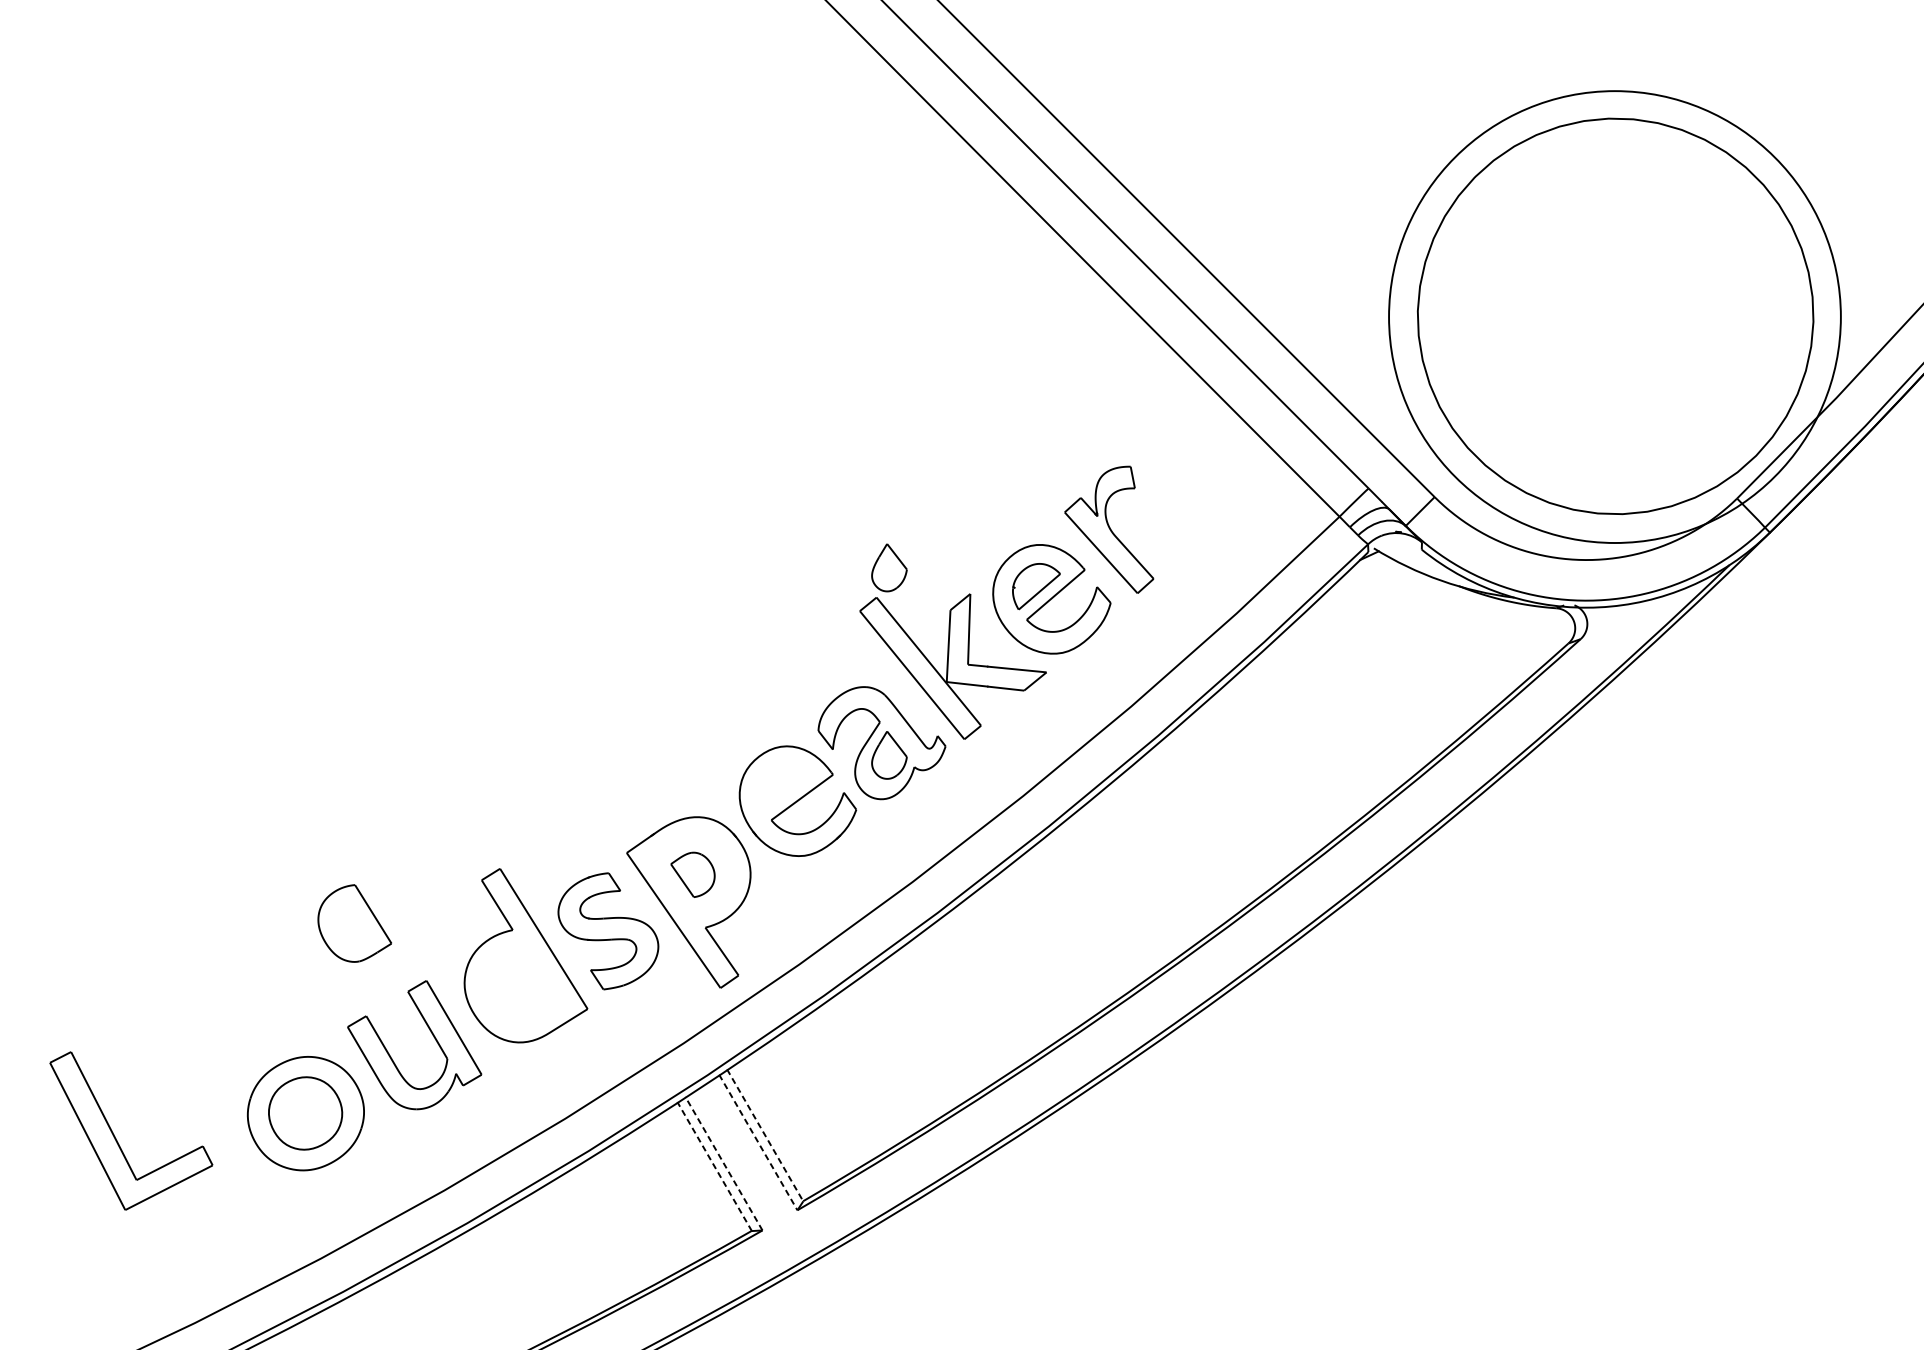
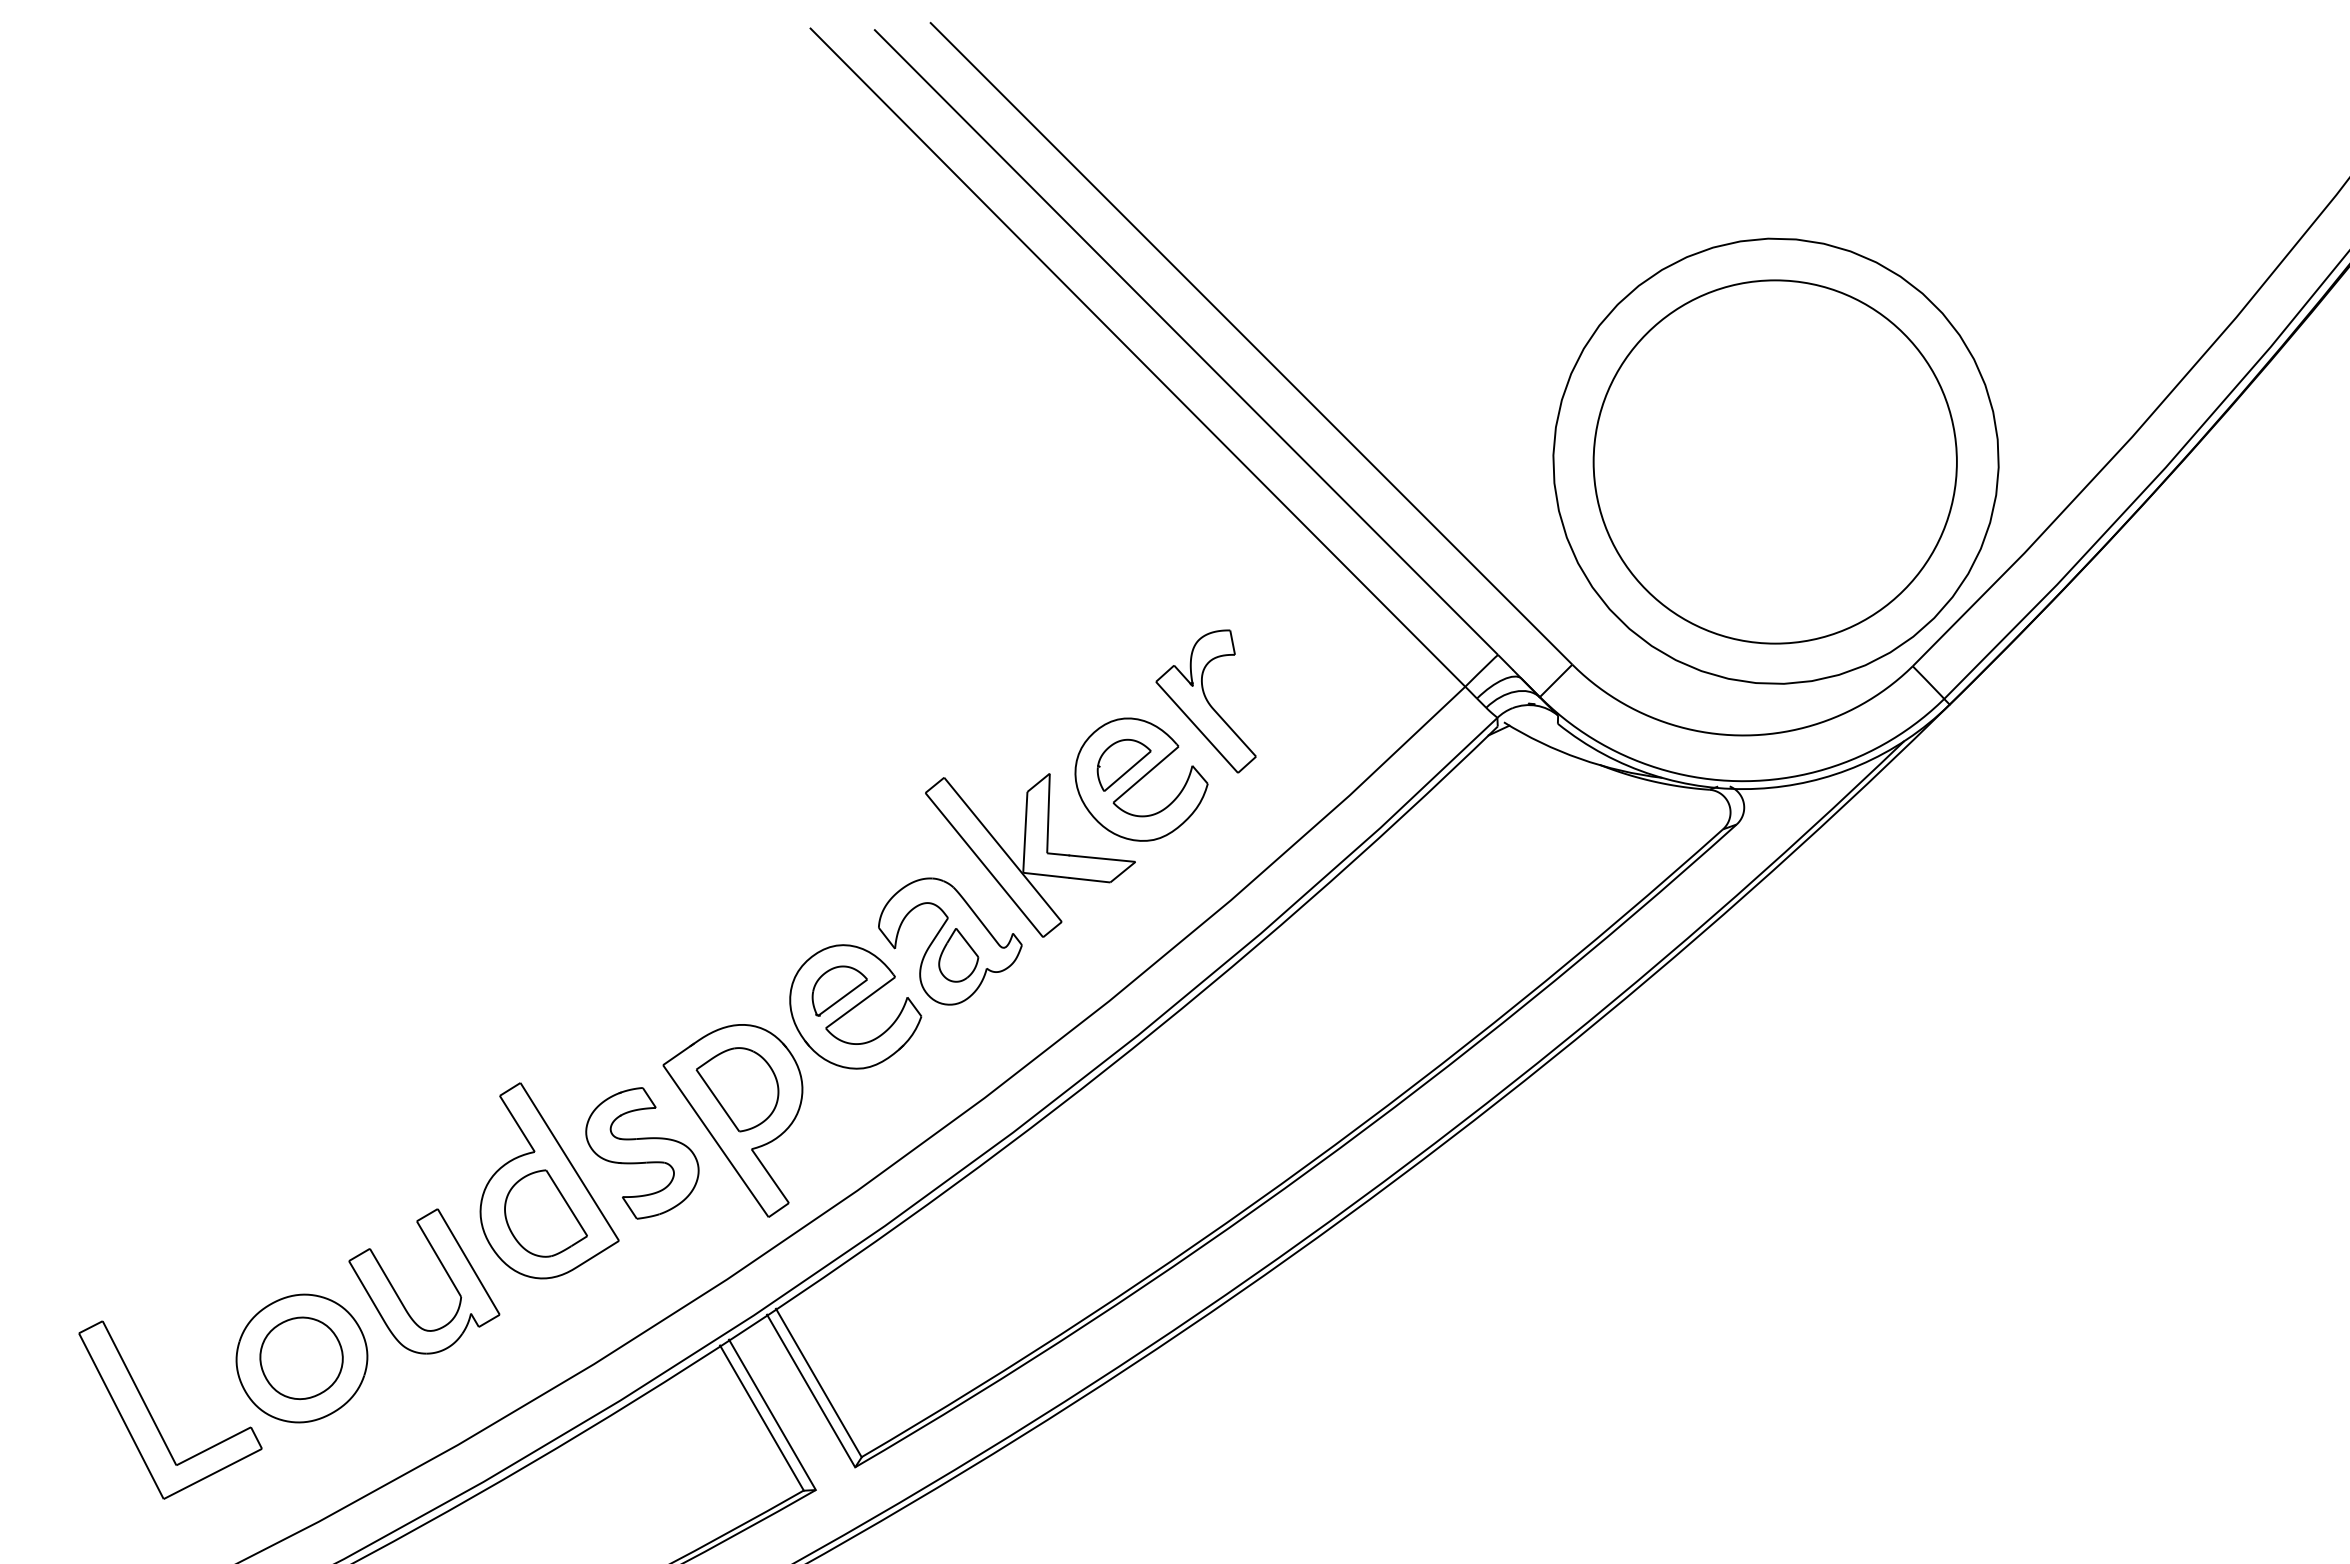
circle: (1614, 316) -> (1774, 461), size x0.71
part: (889, 568) -> (958, 744), removed
part: (783, 786) -> (839, 990), added
part: (692, 874) -> (737, 1089), size x1.67
part: (354, 923) -> (545, 1213), moved
line: (764, 1135) -> (818, 1383), dashed -> solid
part: (116, 1138) -> (153, 1418), moved
line: (758, 1142) -> (811, 1391), dashed -> solid
line: (723, 1163) -> (772, 1414), dashed -> solid
line: (714, 1166) -> (761, 1418), dashed -> solid

